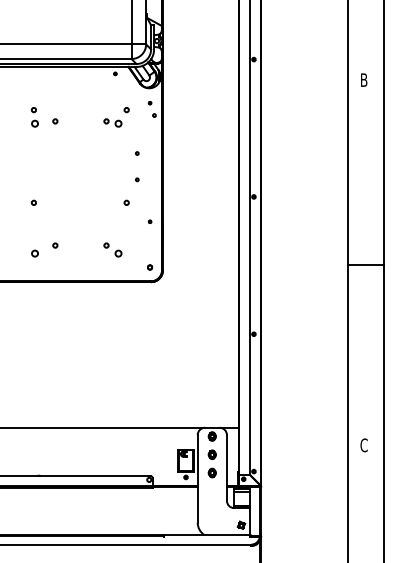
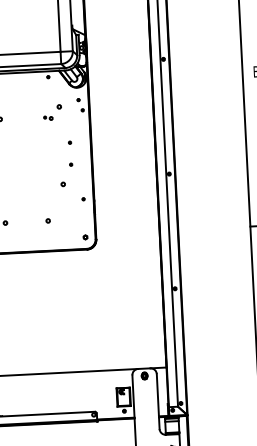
part: (112, 122) -> (48, 117), size x0.6
circle: (118, 253) -> (58, 227), removed
part: (211, 463) -> (145, 398), removed

